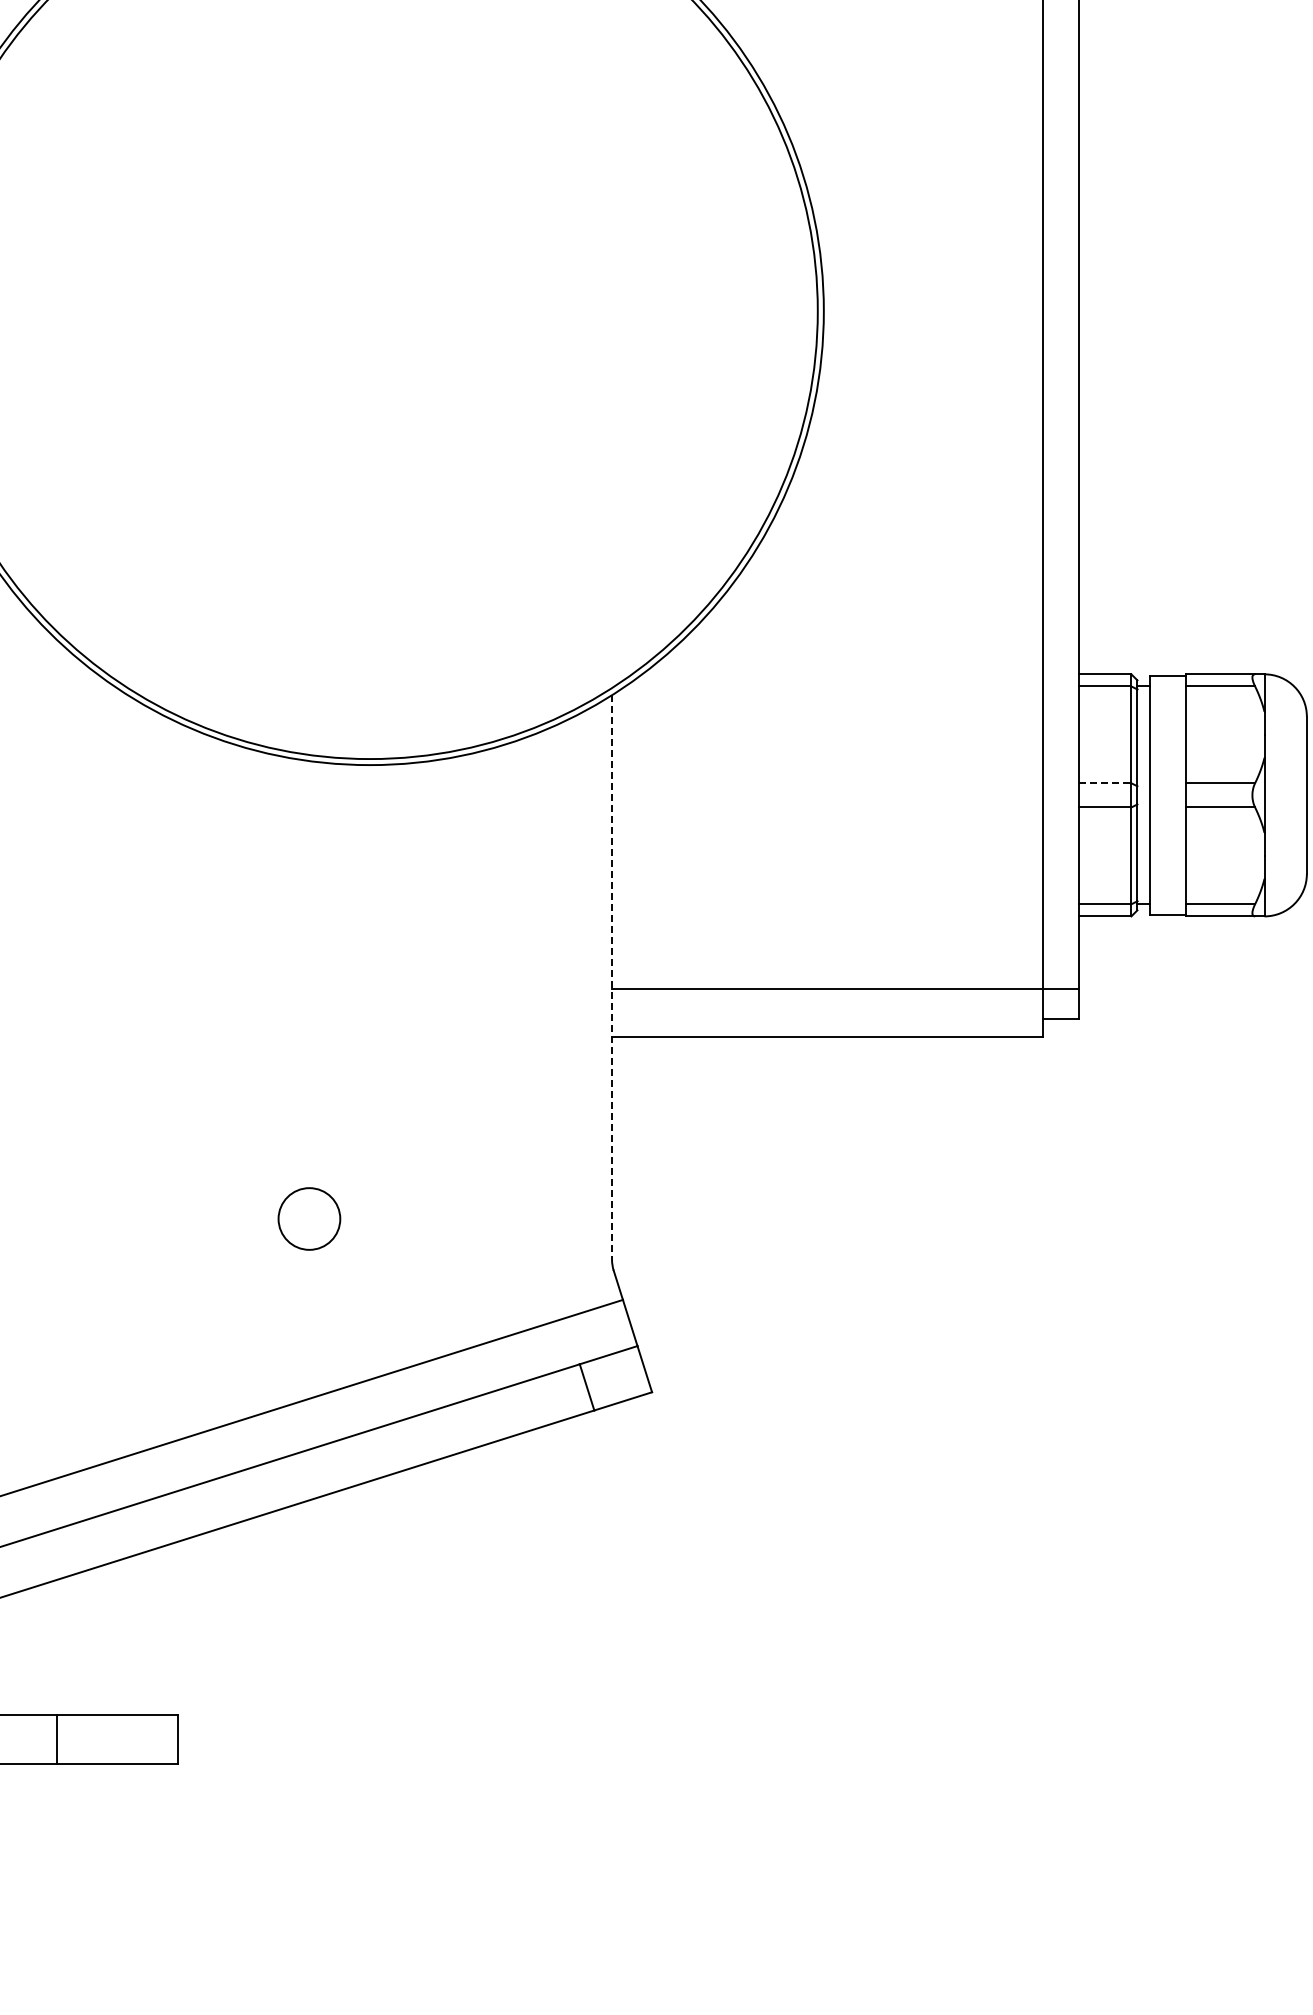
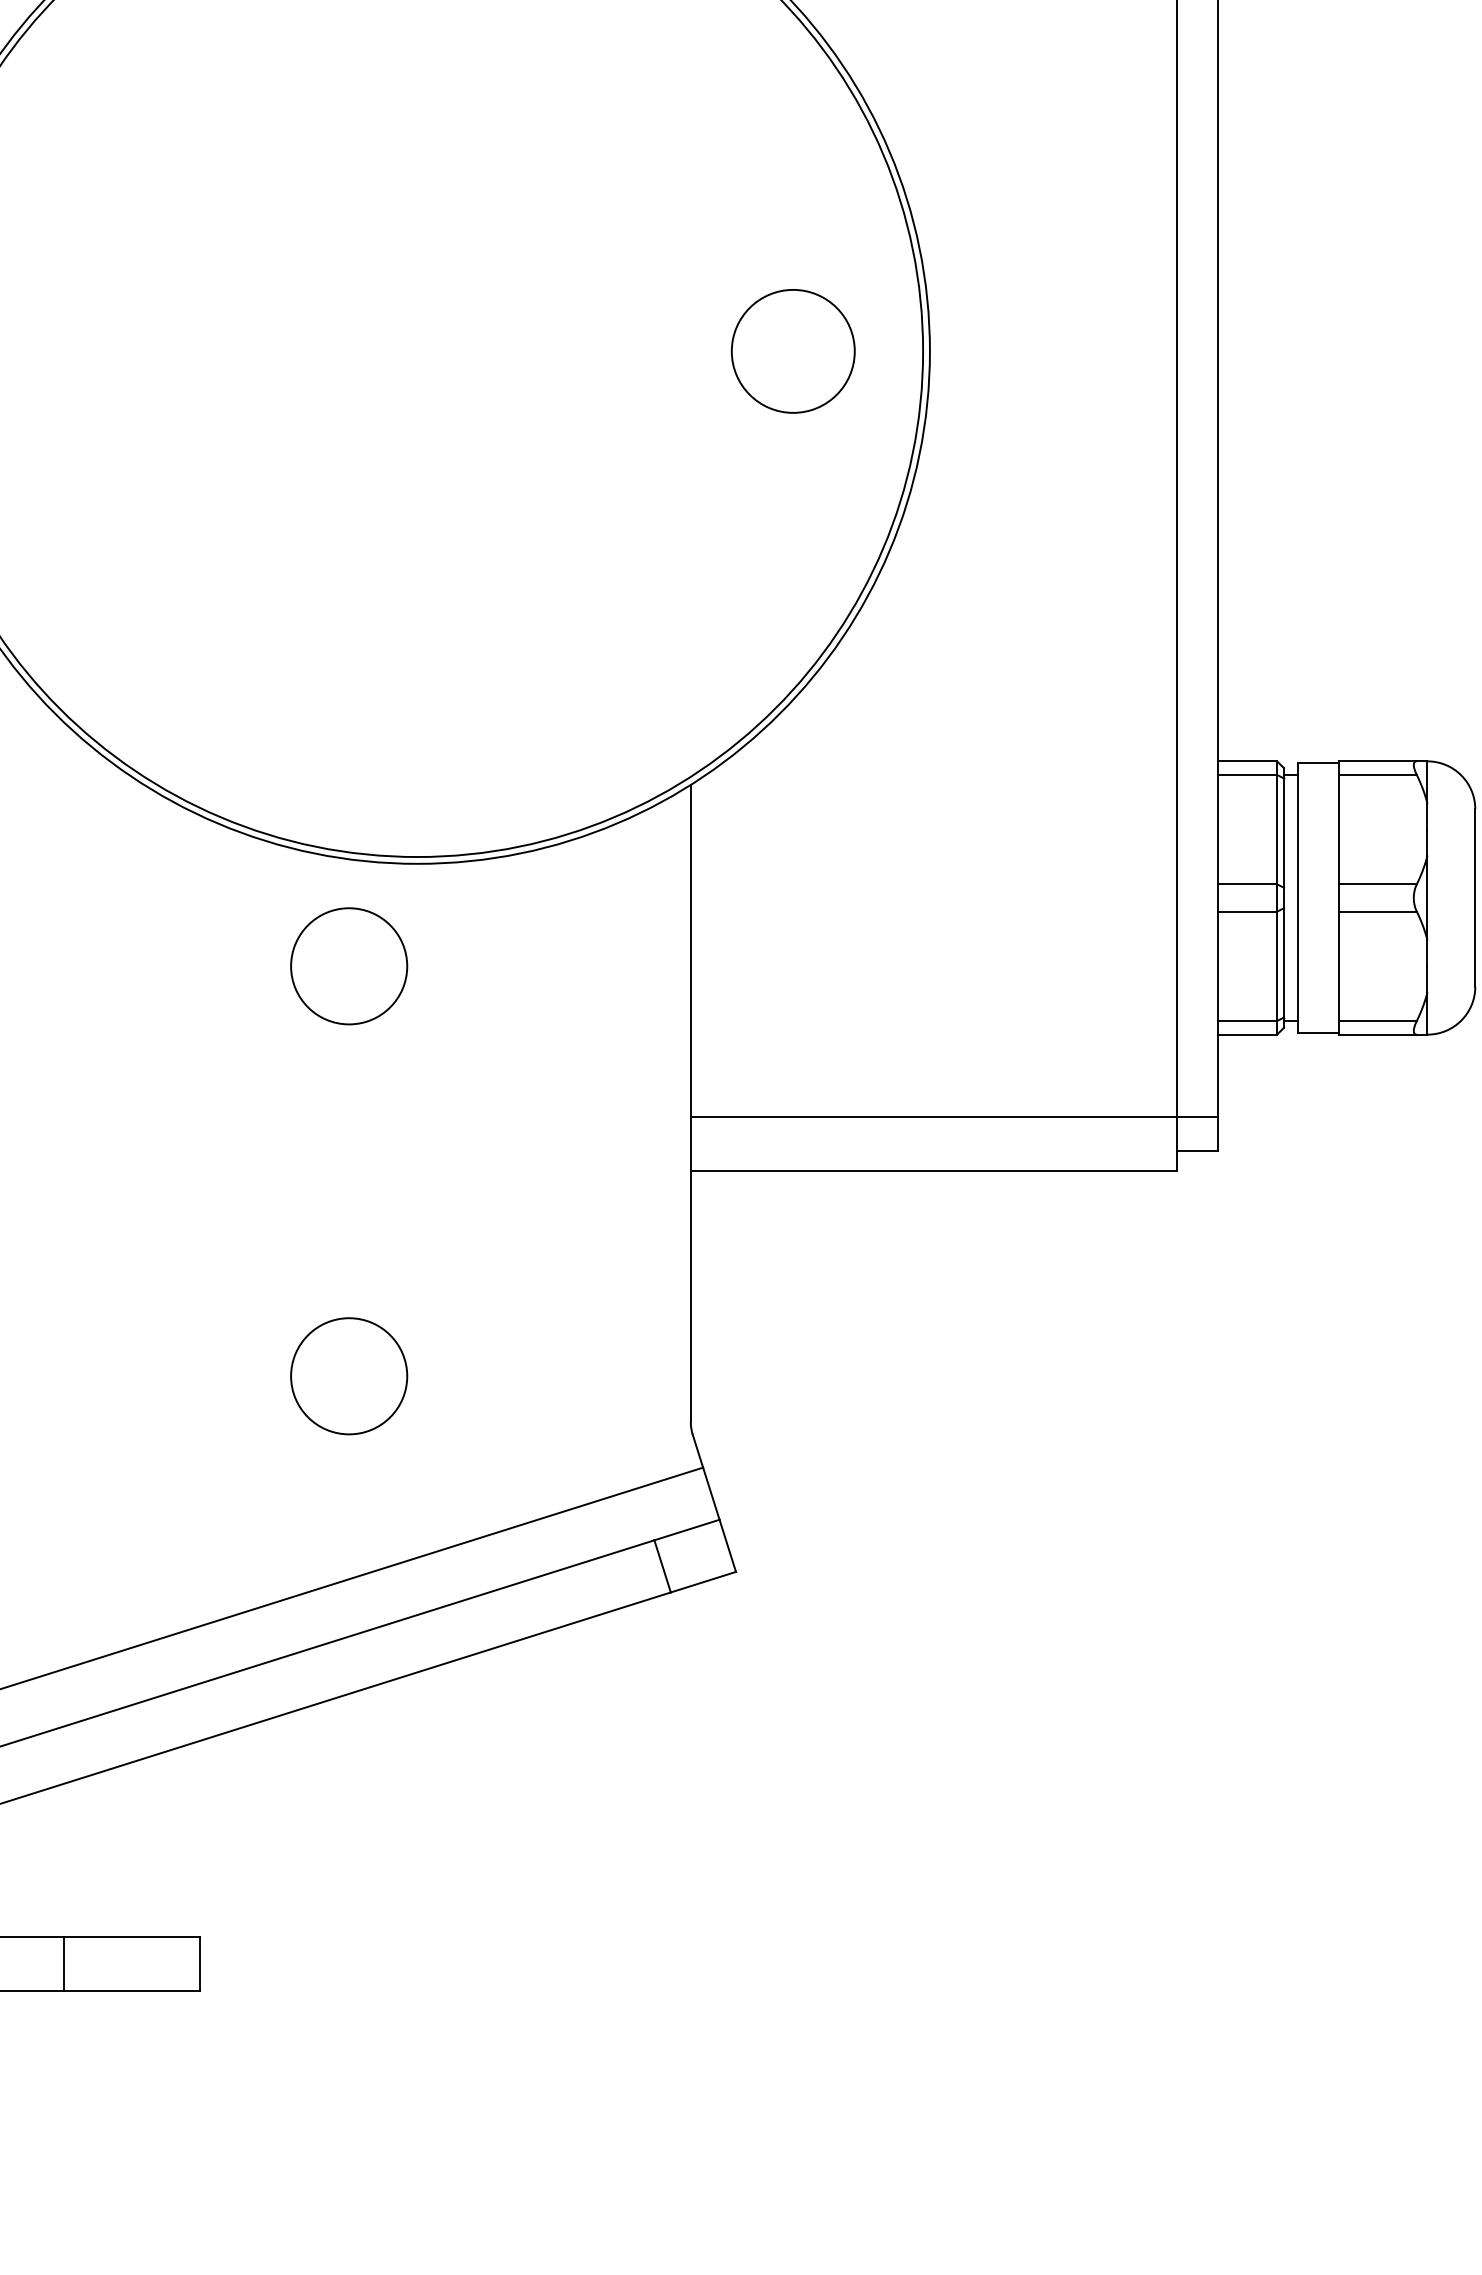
circle: (702, 310) -> (792, 350), added
line: (1105, 783) -> (1247, 884), dashed -> solid
circle: (309, 855) -> (349, 965), added
line: (612, 977) -> (691, 1103), dashed -> solid
circle: (309, 1218) -> (349, 1375), size x1.67

